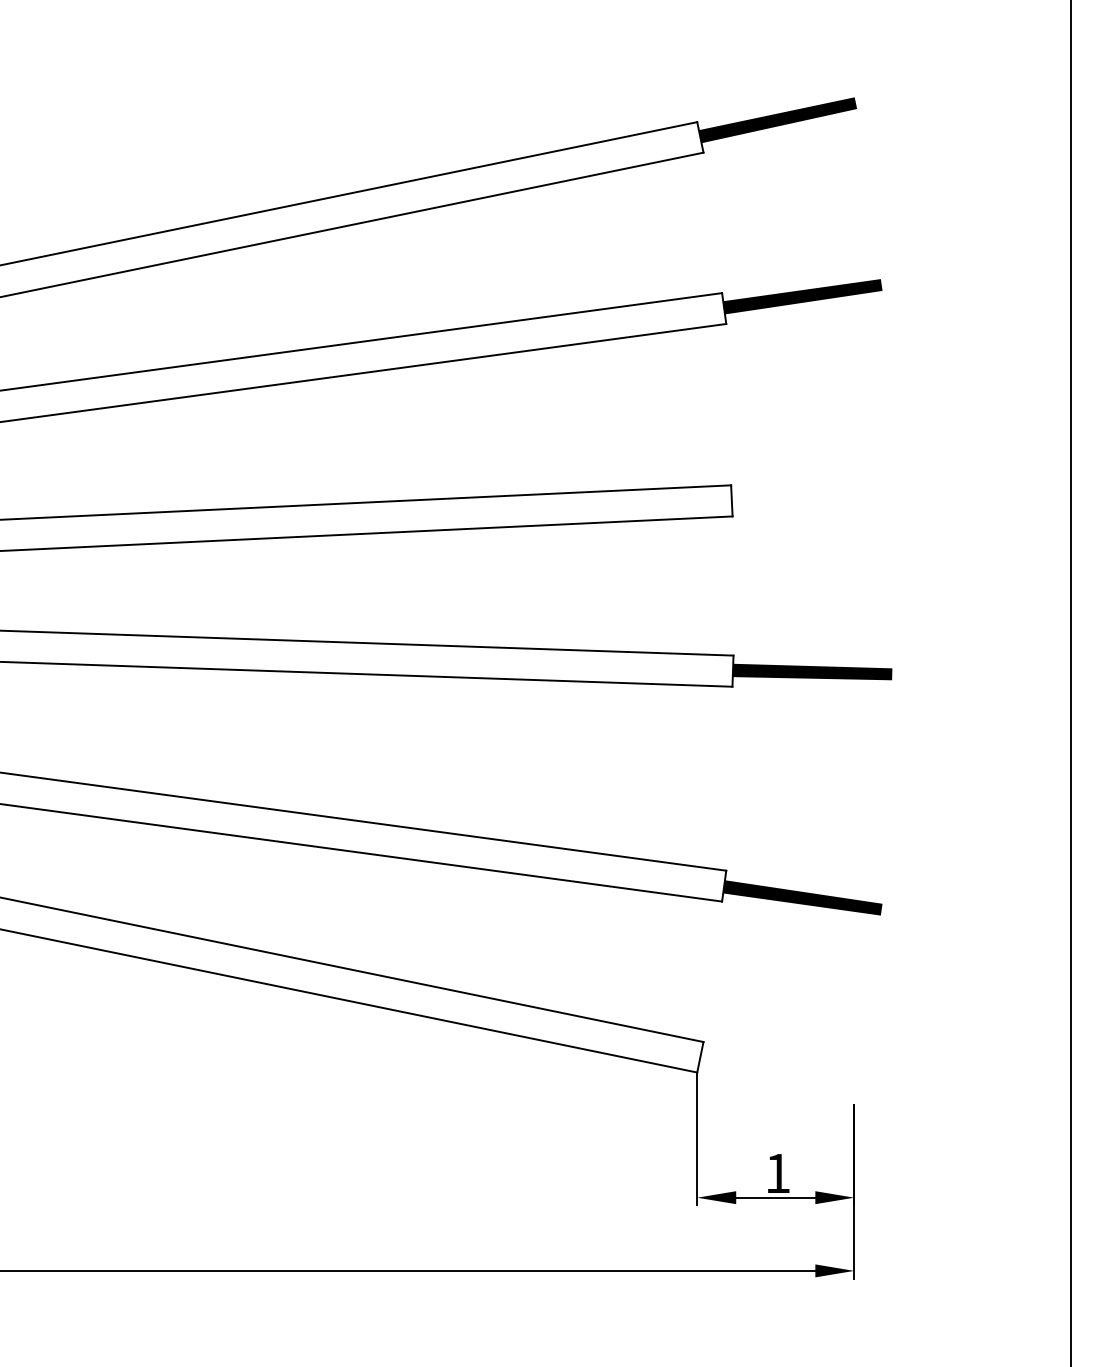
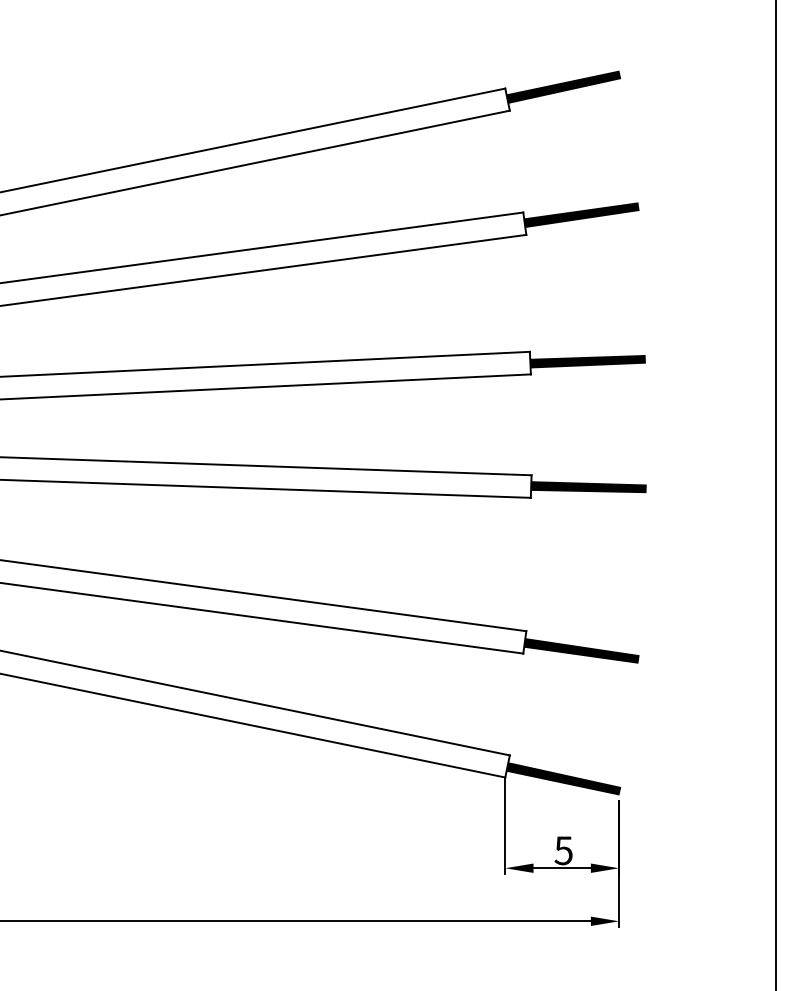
fill: (811, 498) -> (588, 361), added
fill: (777, 1074) -> (563, 778), added
text: (777, 1173) -> (563, 850), 1 -> 5

